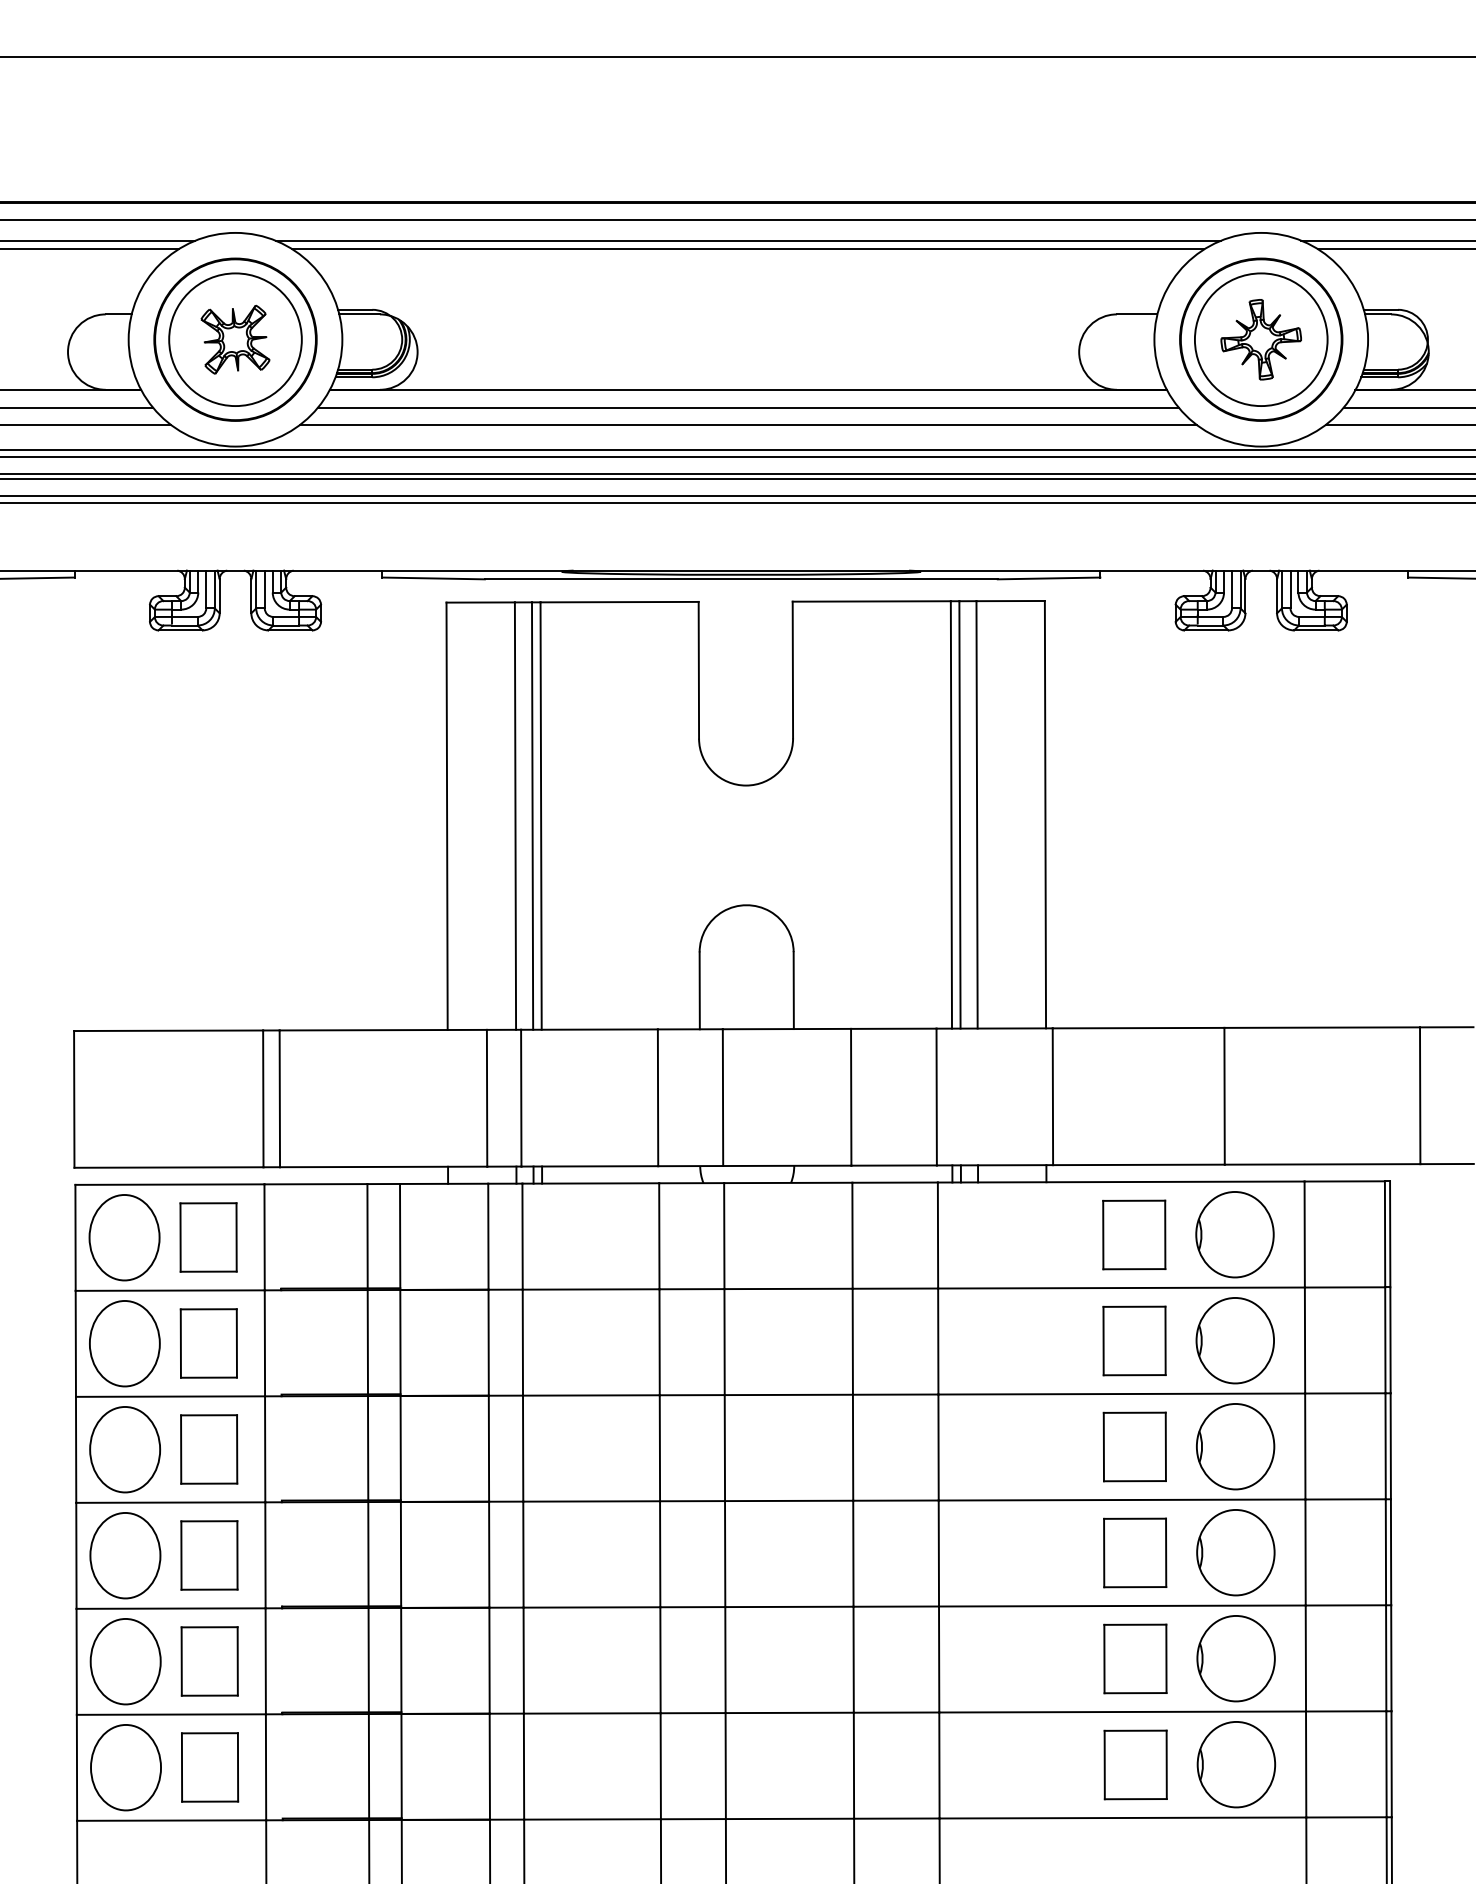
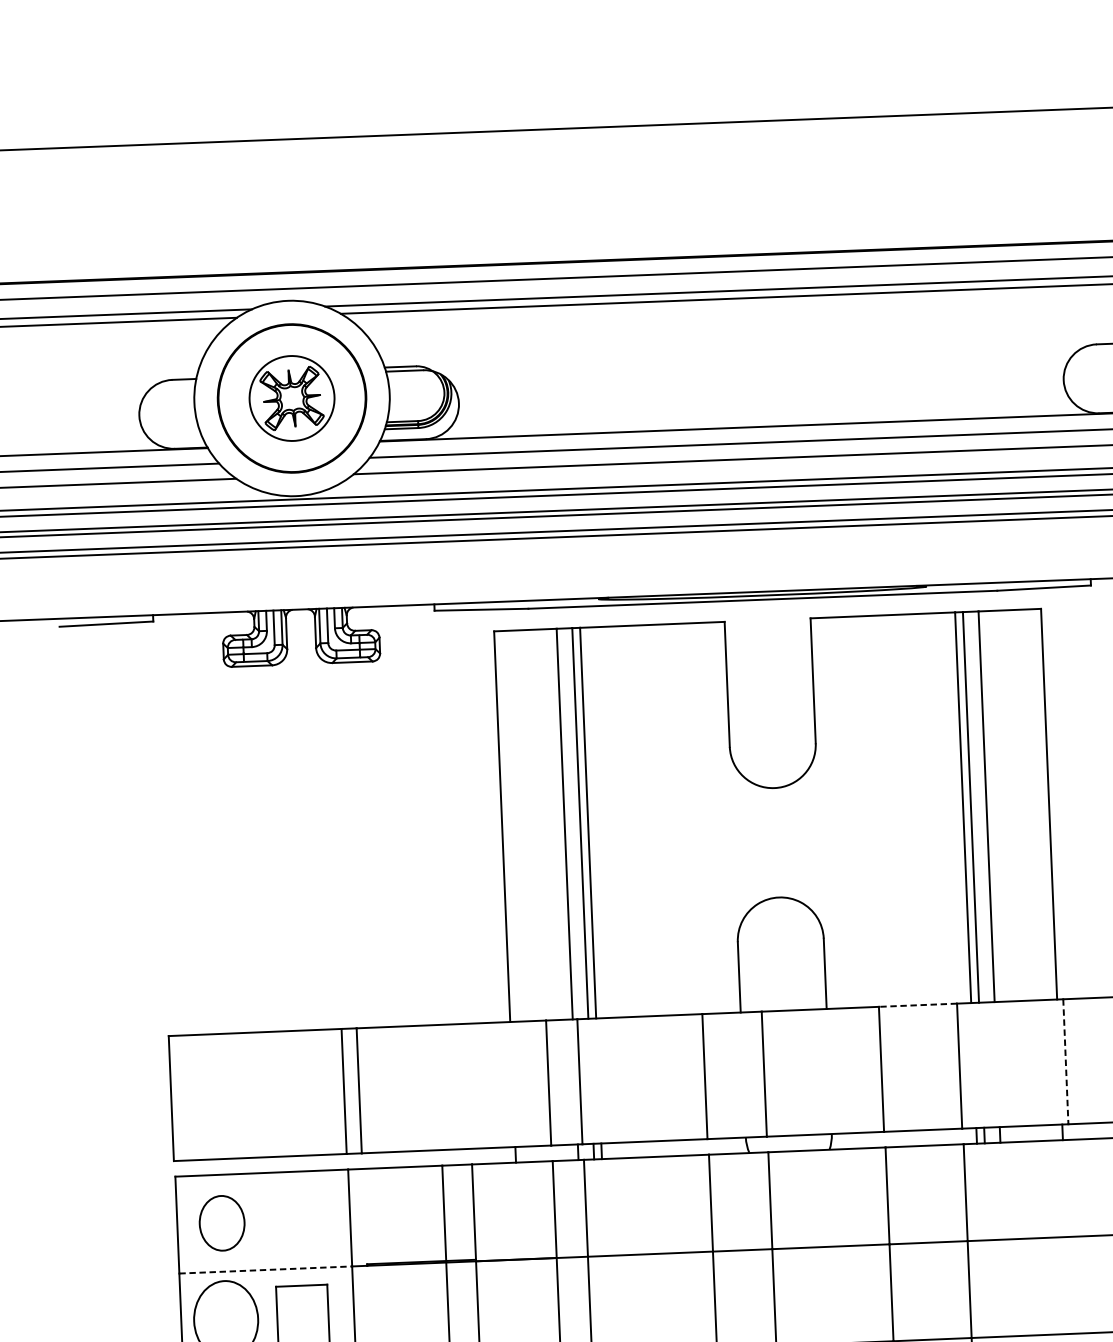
circle: (235, 339) -> (292, 398), size x0.7
line: (893, 1028) -> (917, 1004), solid -> dashed
line: (1052, 1097) -> (1065, 1062), solid -> dashed
part: (124, 1237) -> (222, 1223), size x0.7
part: (208, 1237) -> (298, 1220), removed
line: (170, 1290) -> (266, 1269), solid -> dashed

